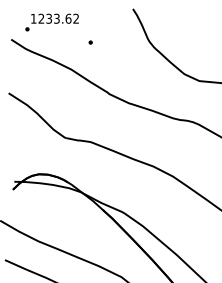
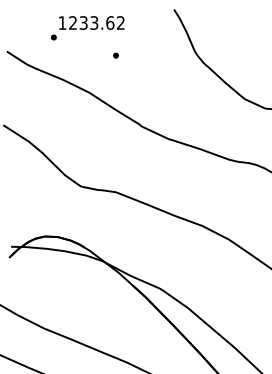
text: (51, 22) -> (86, 28), moved

